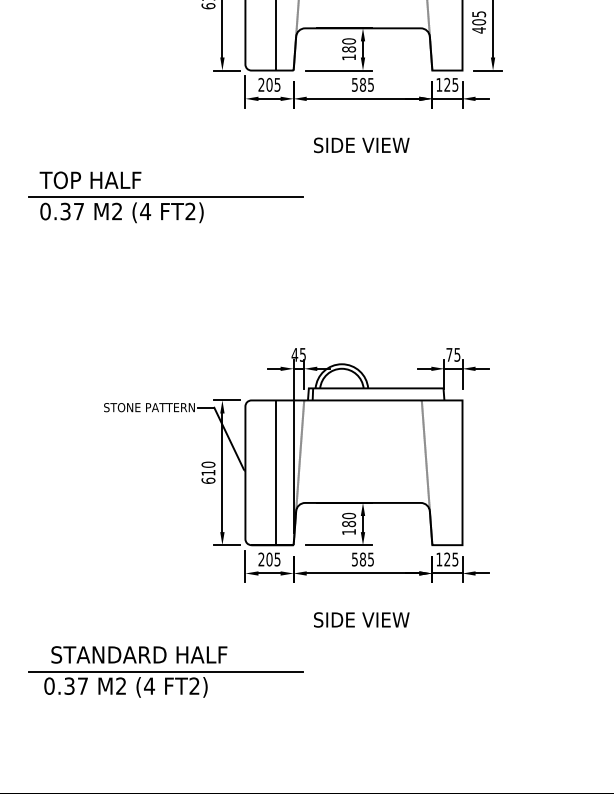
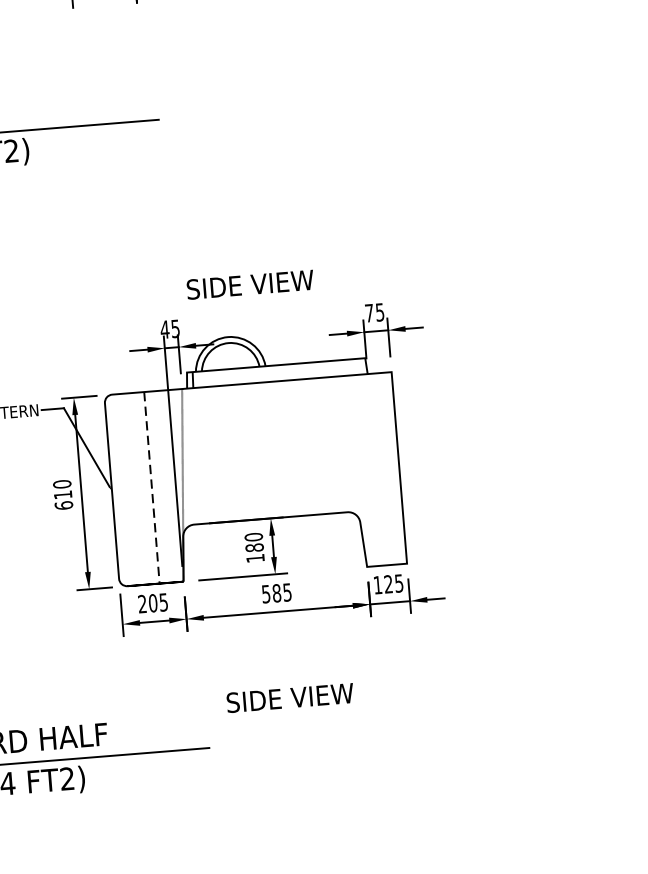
text: (361, 145) -> (250, 285), moved
line: (426, 472) -> (351, 471), removed
line: (275, 473) -> (151, 488), solid -> dashed
text: (361, 619) -> (289, 697), moved

